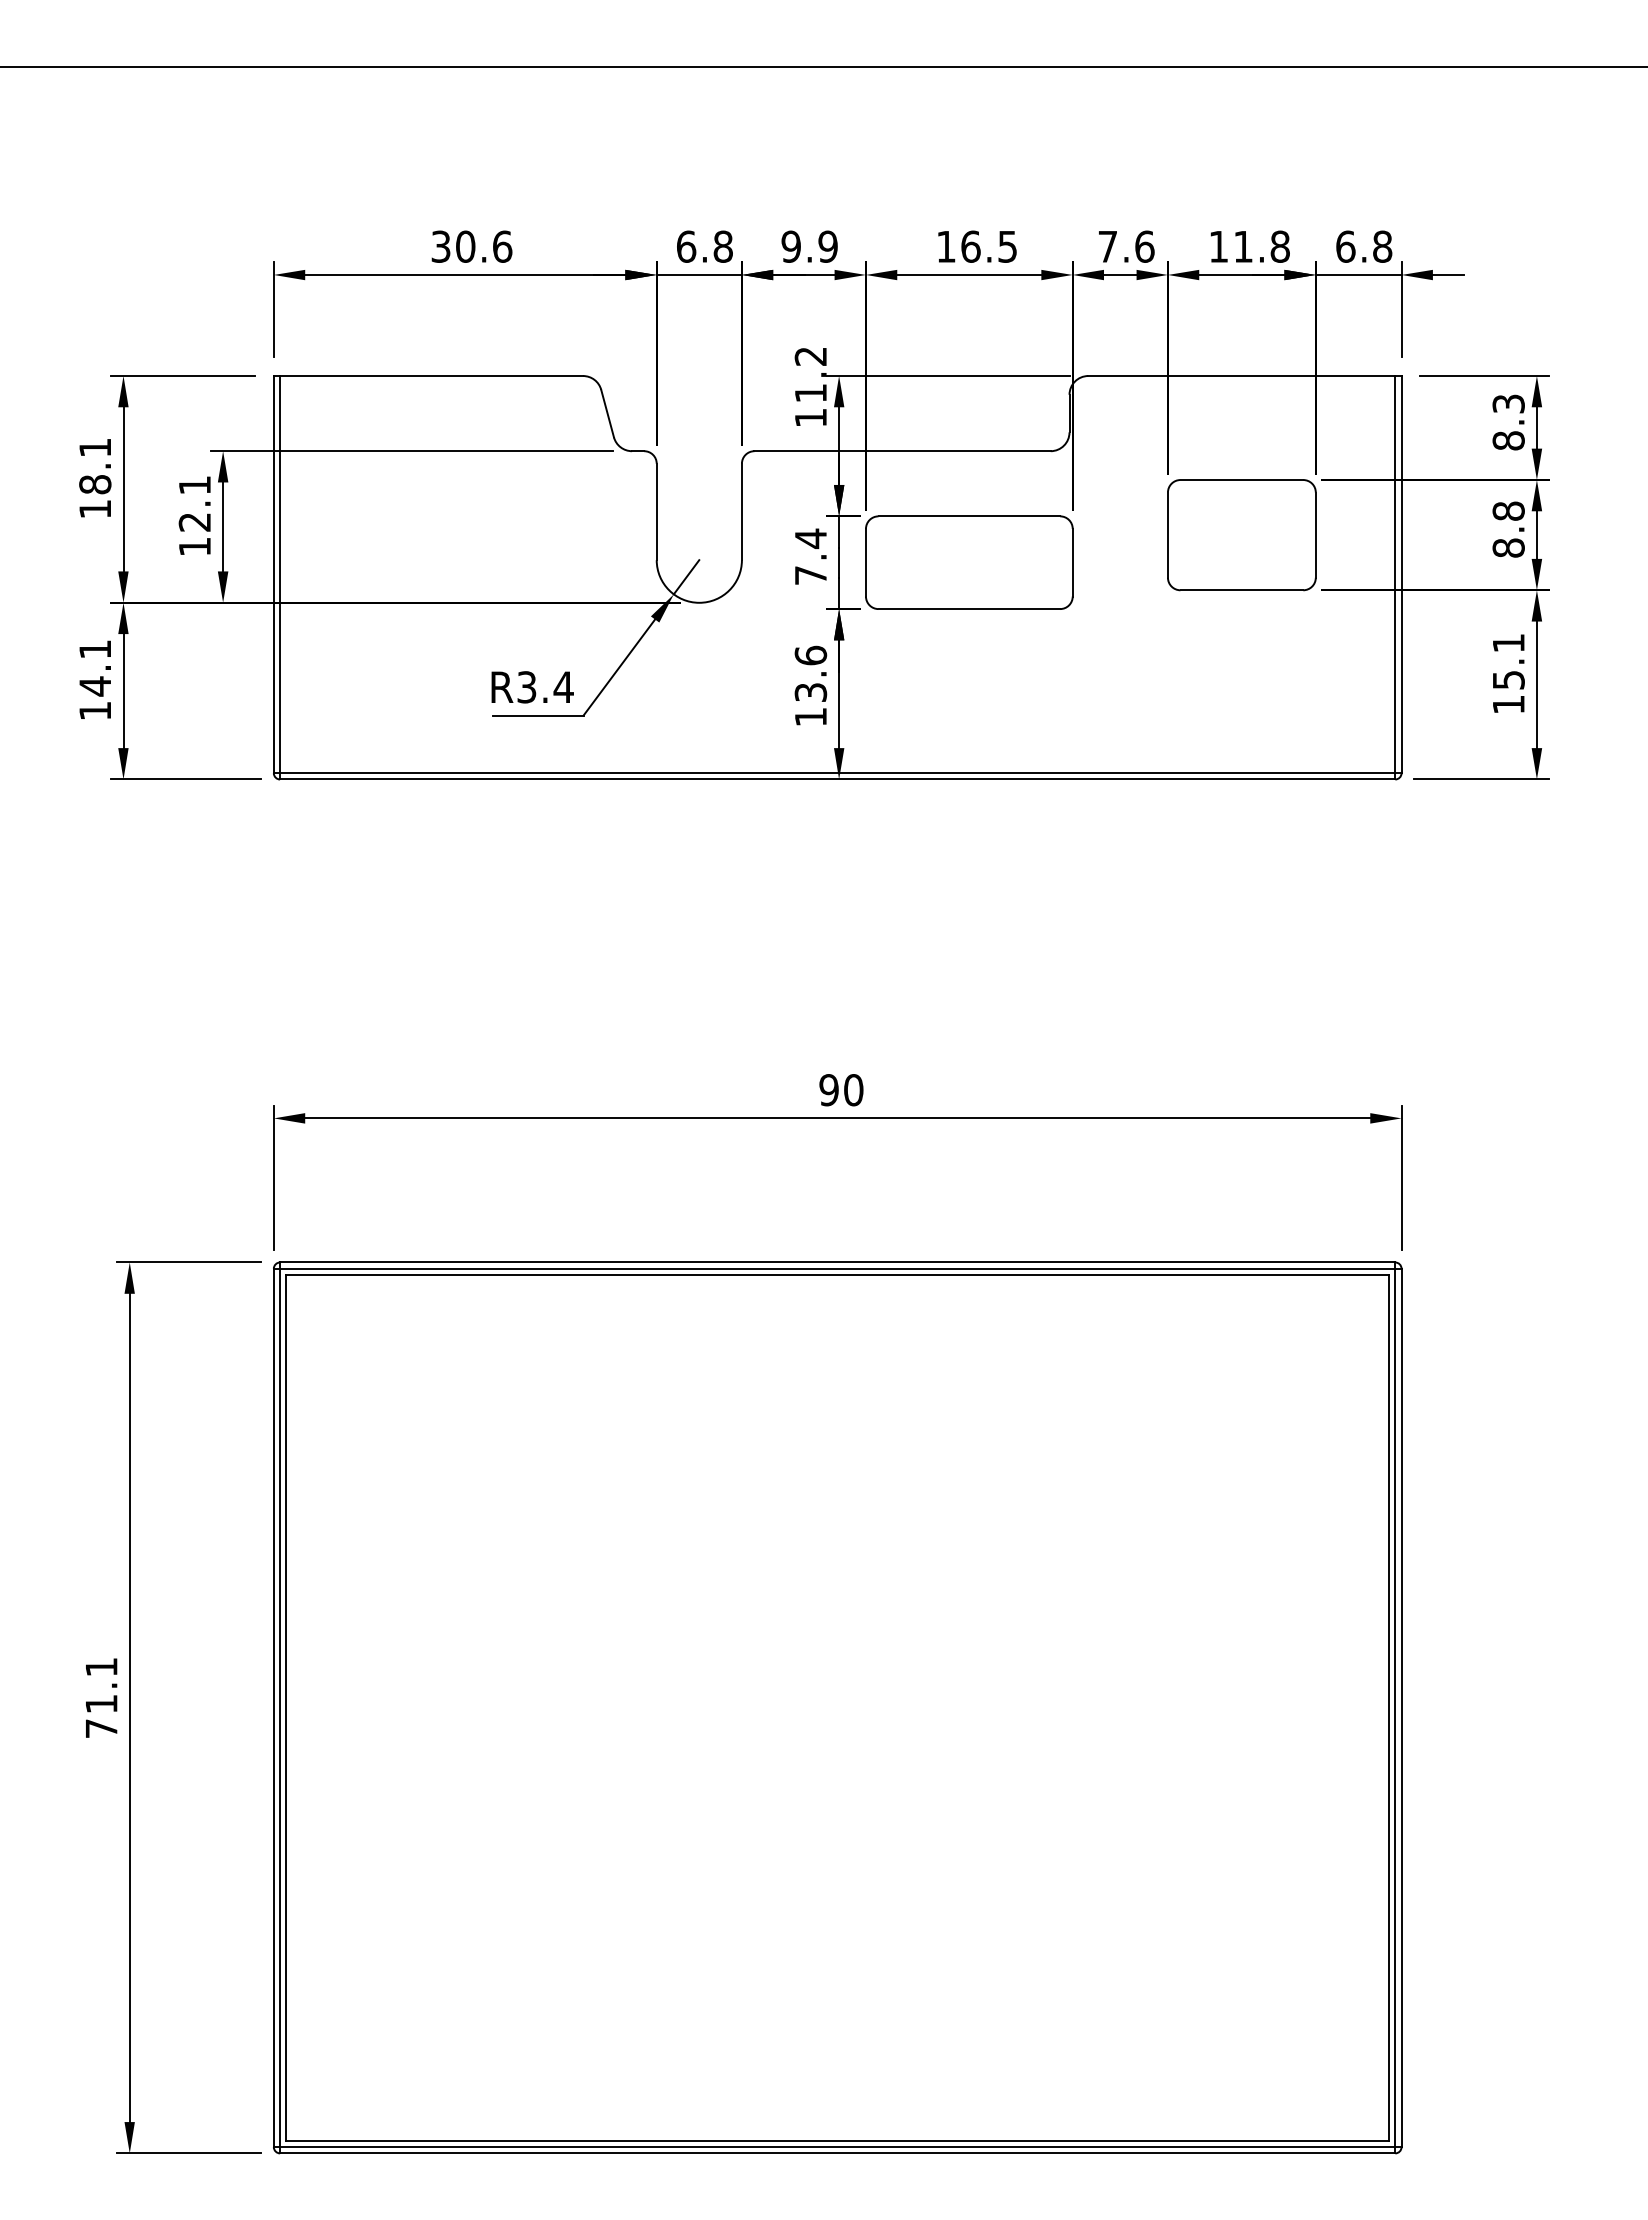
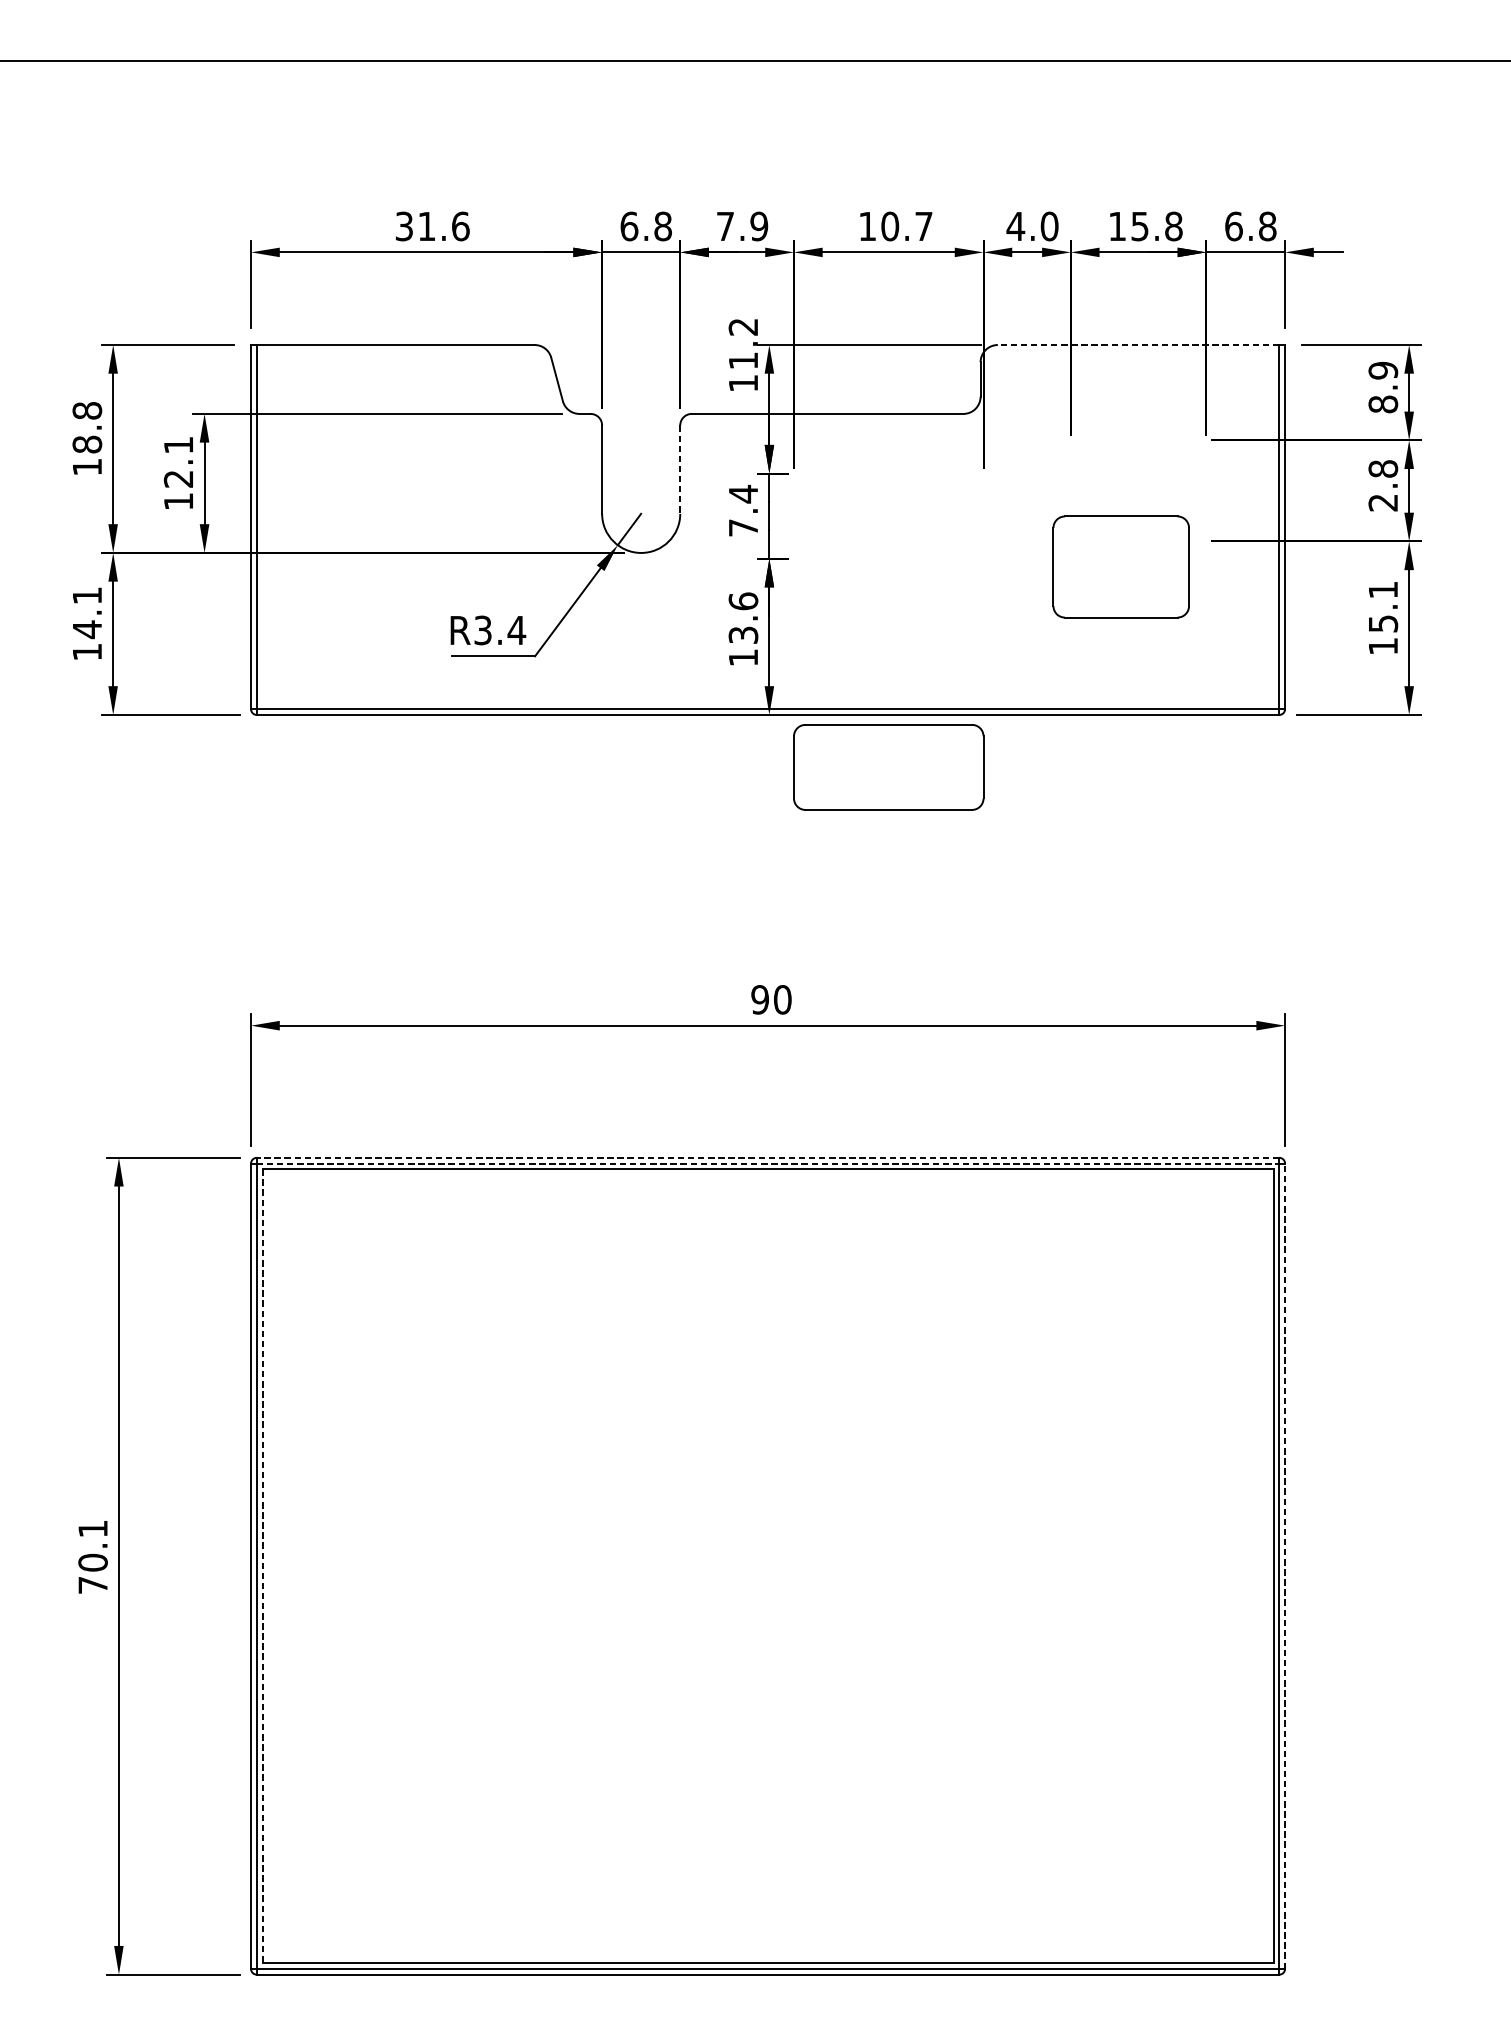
text: (465, 246) -> (426, 226), 30.6 -> 31.6
text: (790, 246) -> (724, 226), 9.9 -> 7.9
text: (988, 246) -> (906, 226), 16.5 -> 10.7
text: (1125, 246) -> (1031, 226), 7.6 -> 4.0
text: (1243, 246) -> (1140, 226), 11.8 -> 15.8
line: (1241, 376) -> (1138, 345), solid -> dashed
text: (1508, 403) -> (1383, 370), 8.3 -> 8.9
text: (95, 447) -> (87, 410), 18.1 -> 18.8
line: (741, 512) -> (679, 470), solid -> dashed
part: (1241, 535) -> (1120, 567), moved
text: (1508, 547) -> (1383, 502), 8.8 -> 2.8
part: (969, 562) -> (888, 767), moved
line: (837, 1262) -> (767, 1157), solid -> dashed
line: (837, 1268) -> (767, 1163), solid -> dashed
text: (101, 1703) -> (93, 1562), 71.1 -> 70.1
line: (286, 1707) -> (262, 1565), solid -> dashed
line: (1401, 1707) -> (1285, 1565), solid -> dashed

